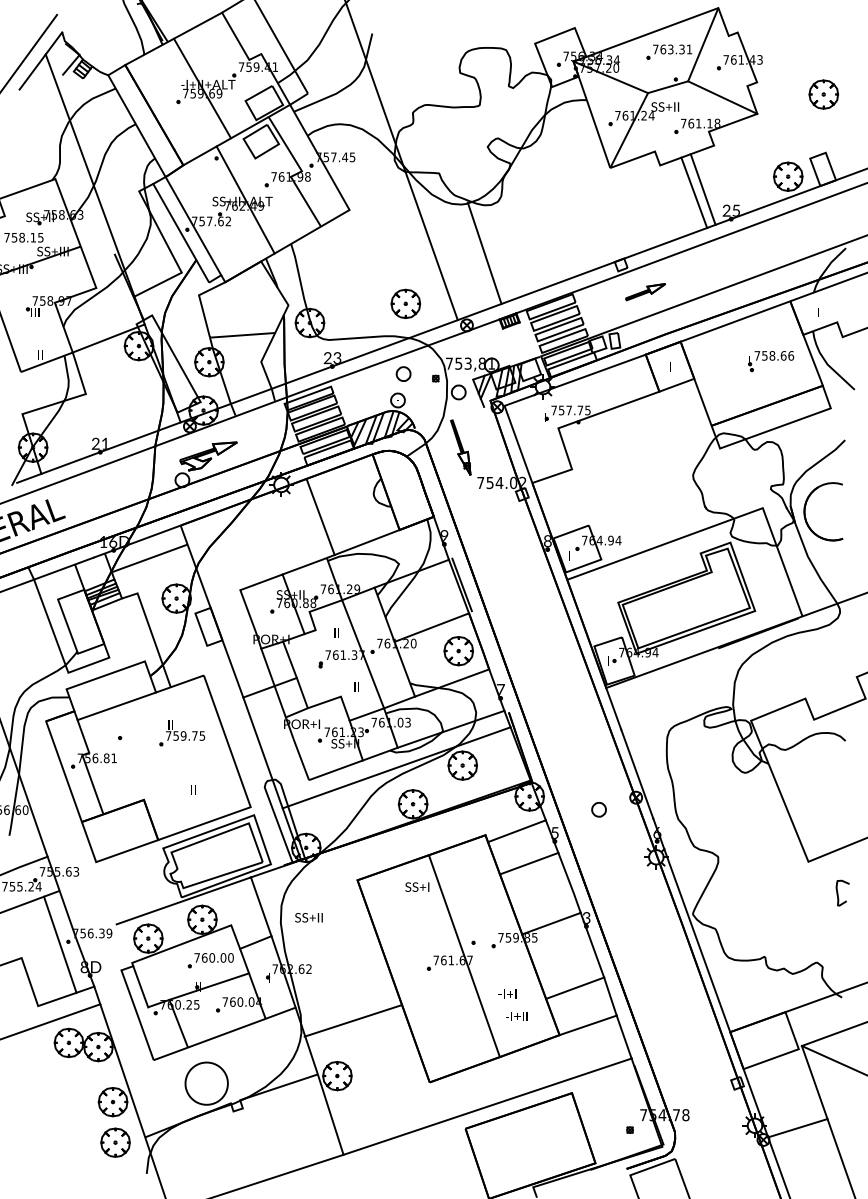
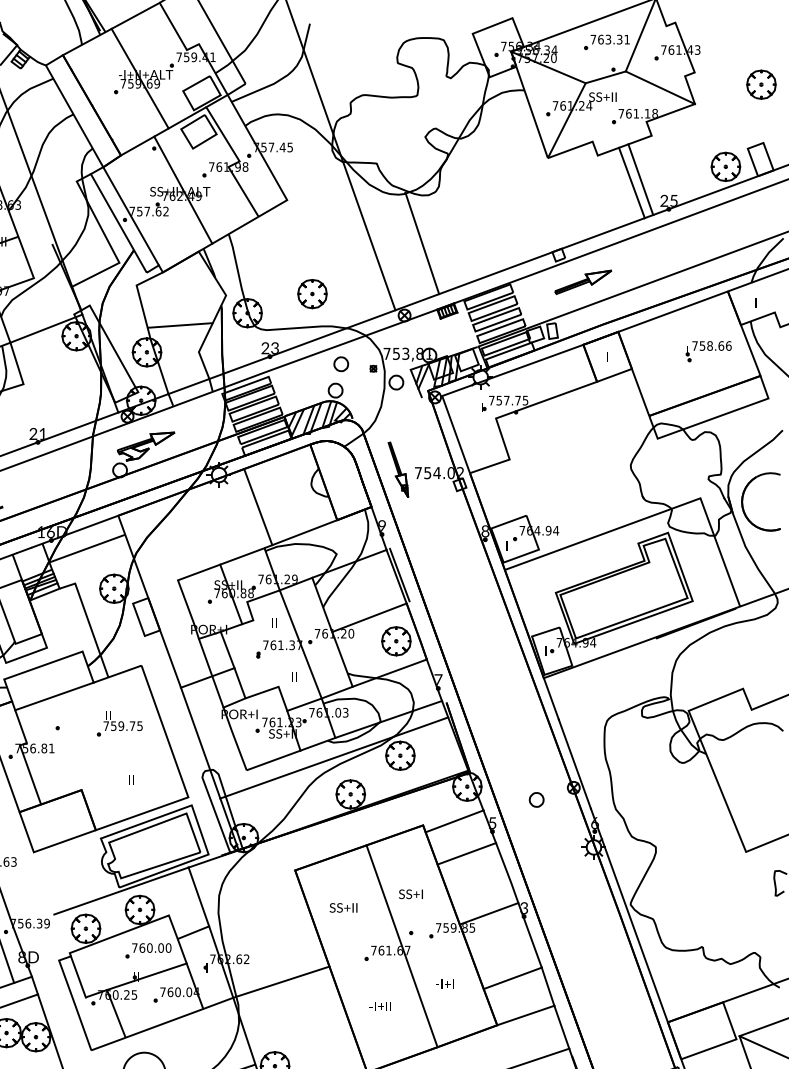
part: (645, 291) -> (583, 281), size x1.43
part: (405, 303) -> (312, 293), moved
part: (460, 447) -> (398, 469), moved
text: (417, 886) -> (411, 893), moved
text: (308, 917) -> (343, 907), moved
text: (516, 1016) -> (380, 1006), moved
line: (352, 1020) -> (281, 981), moved

